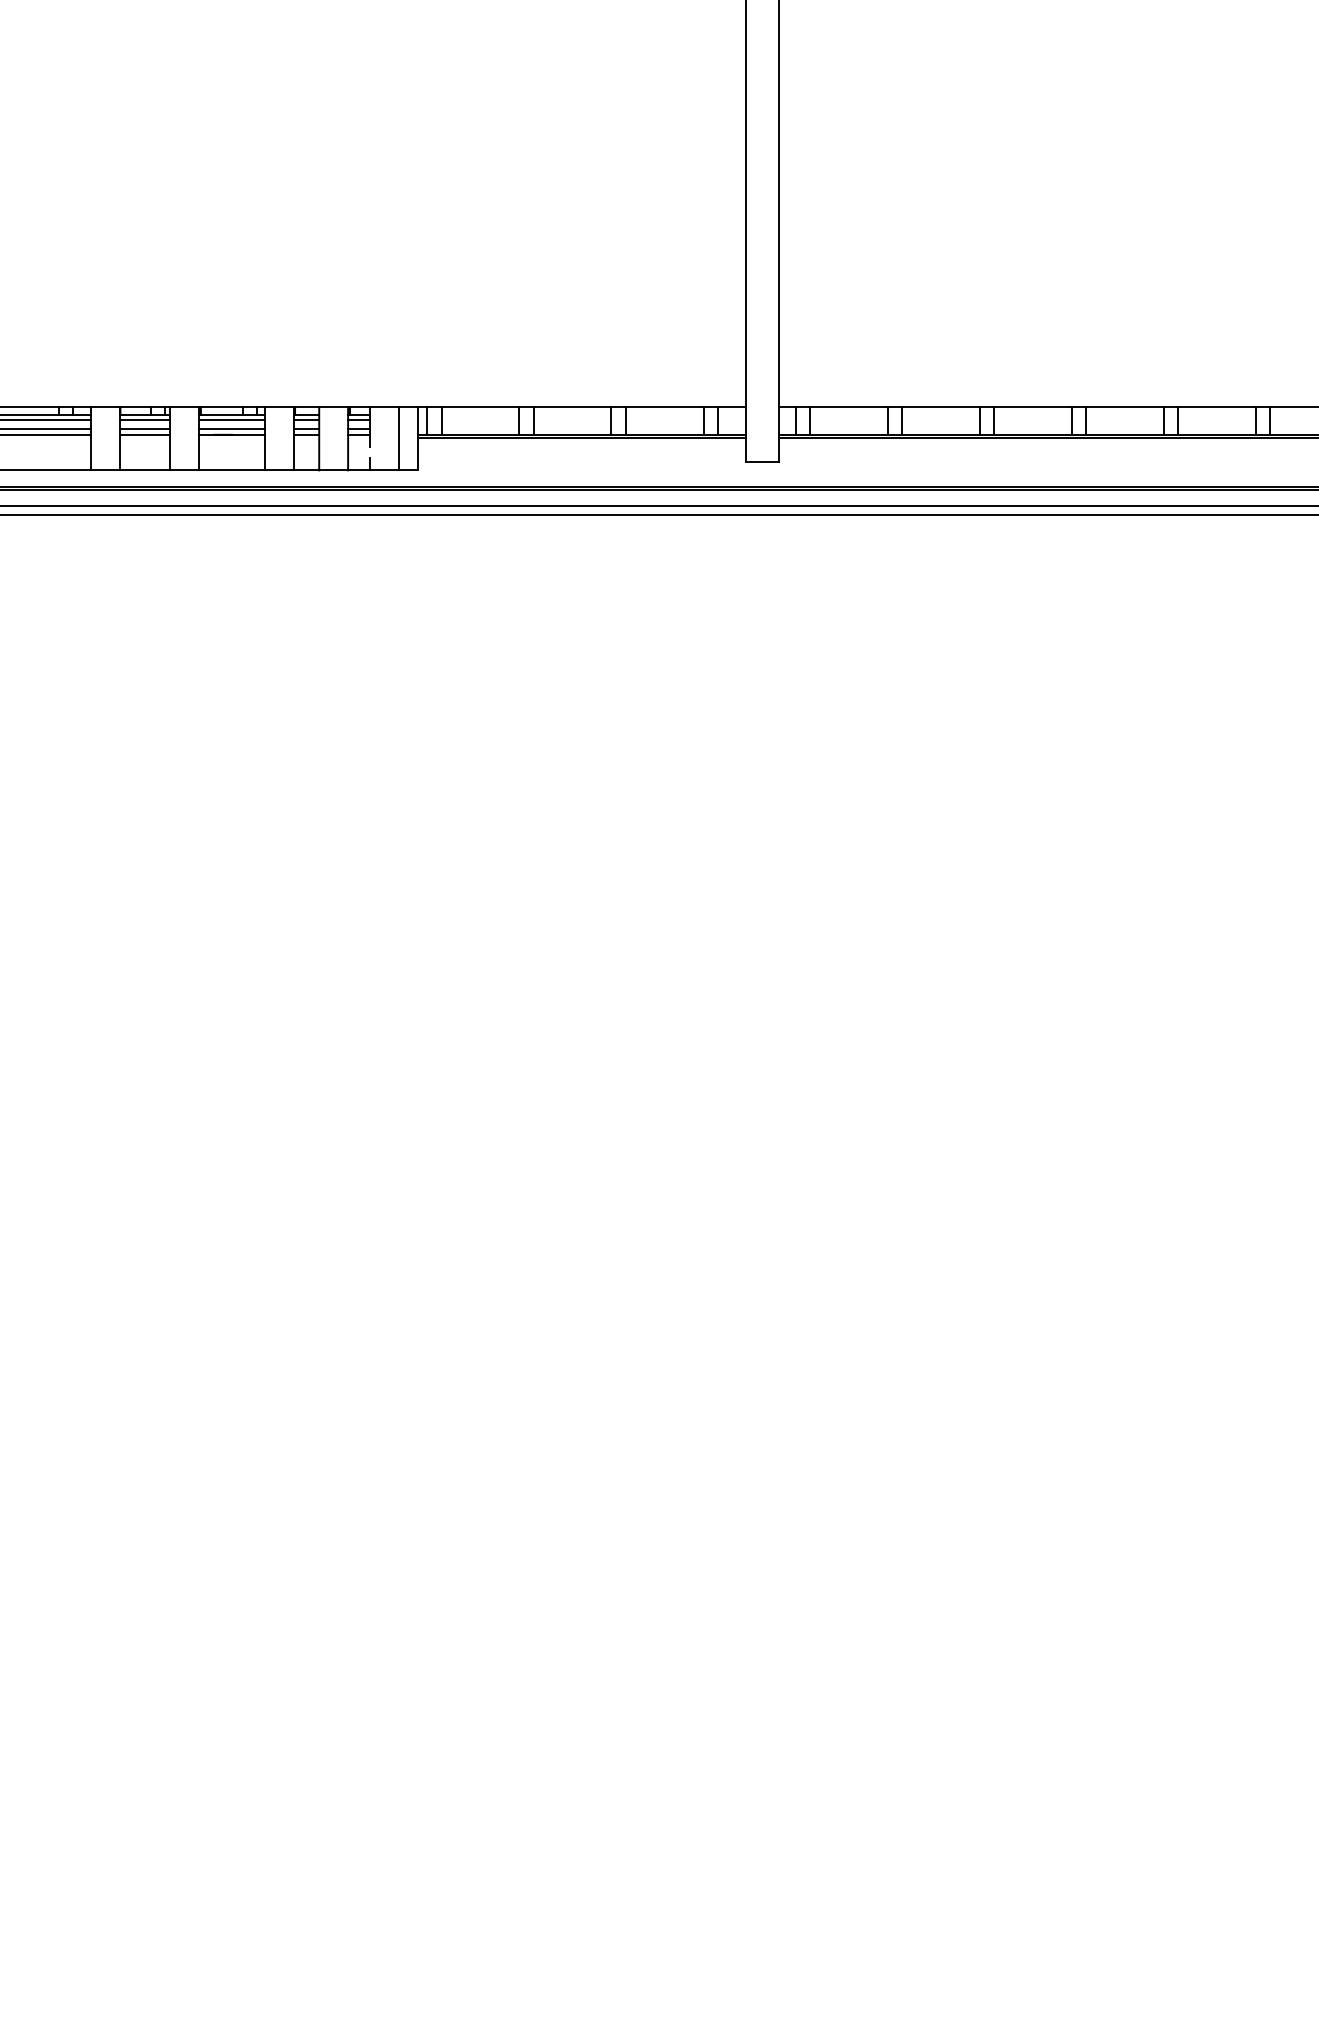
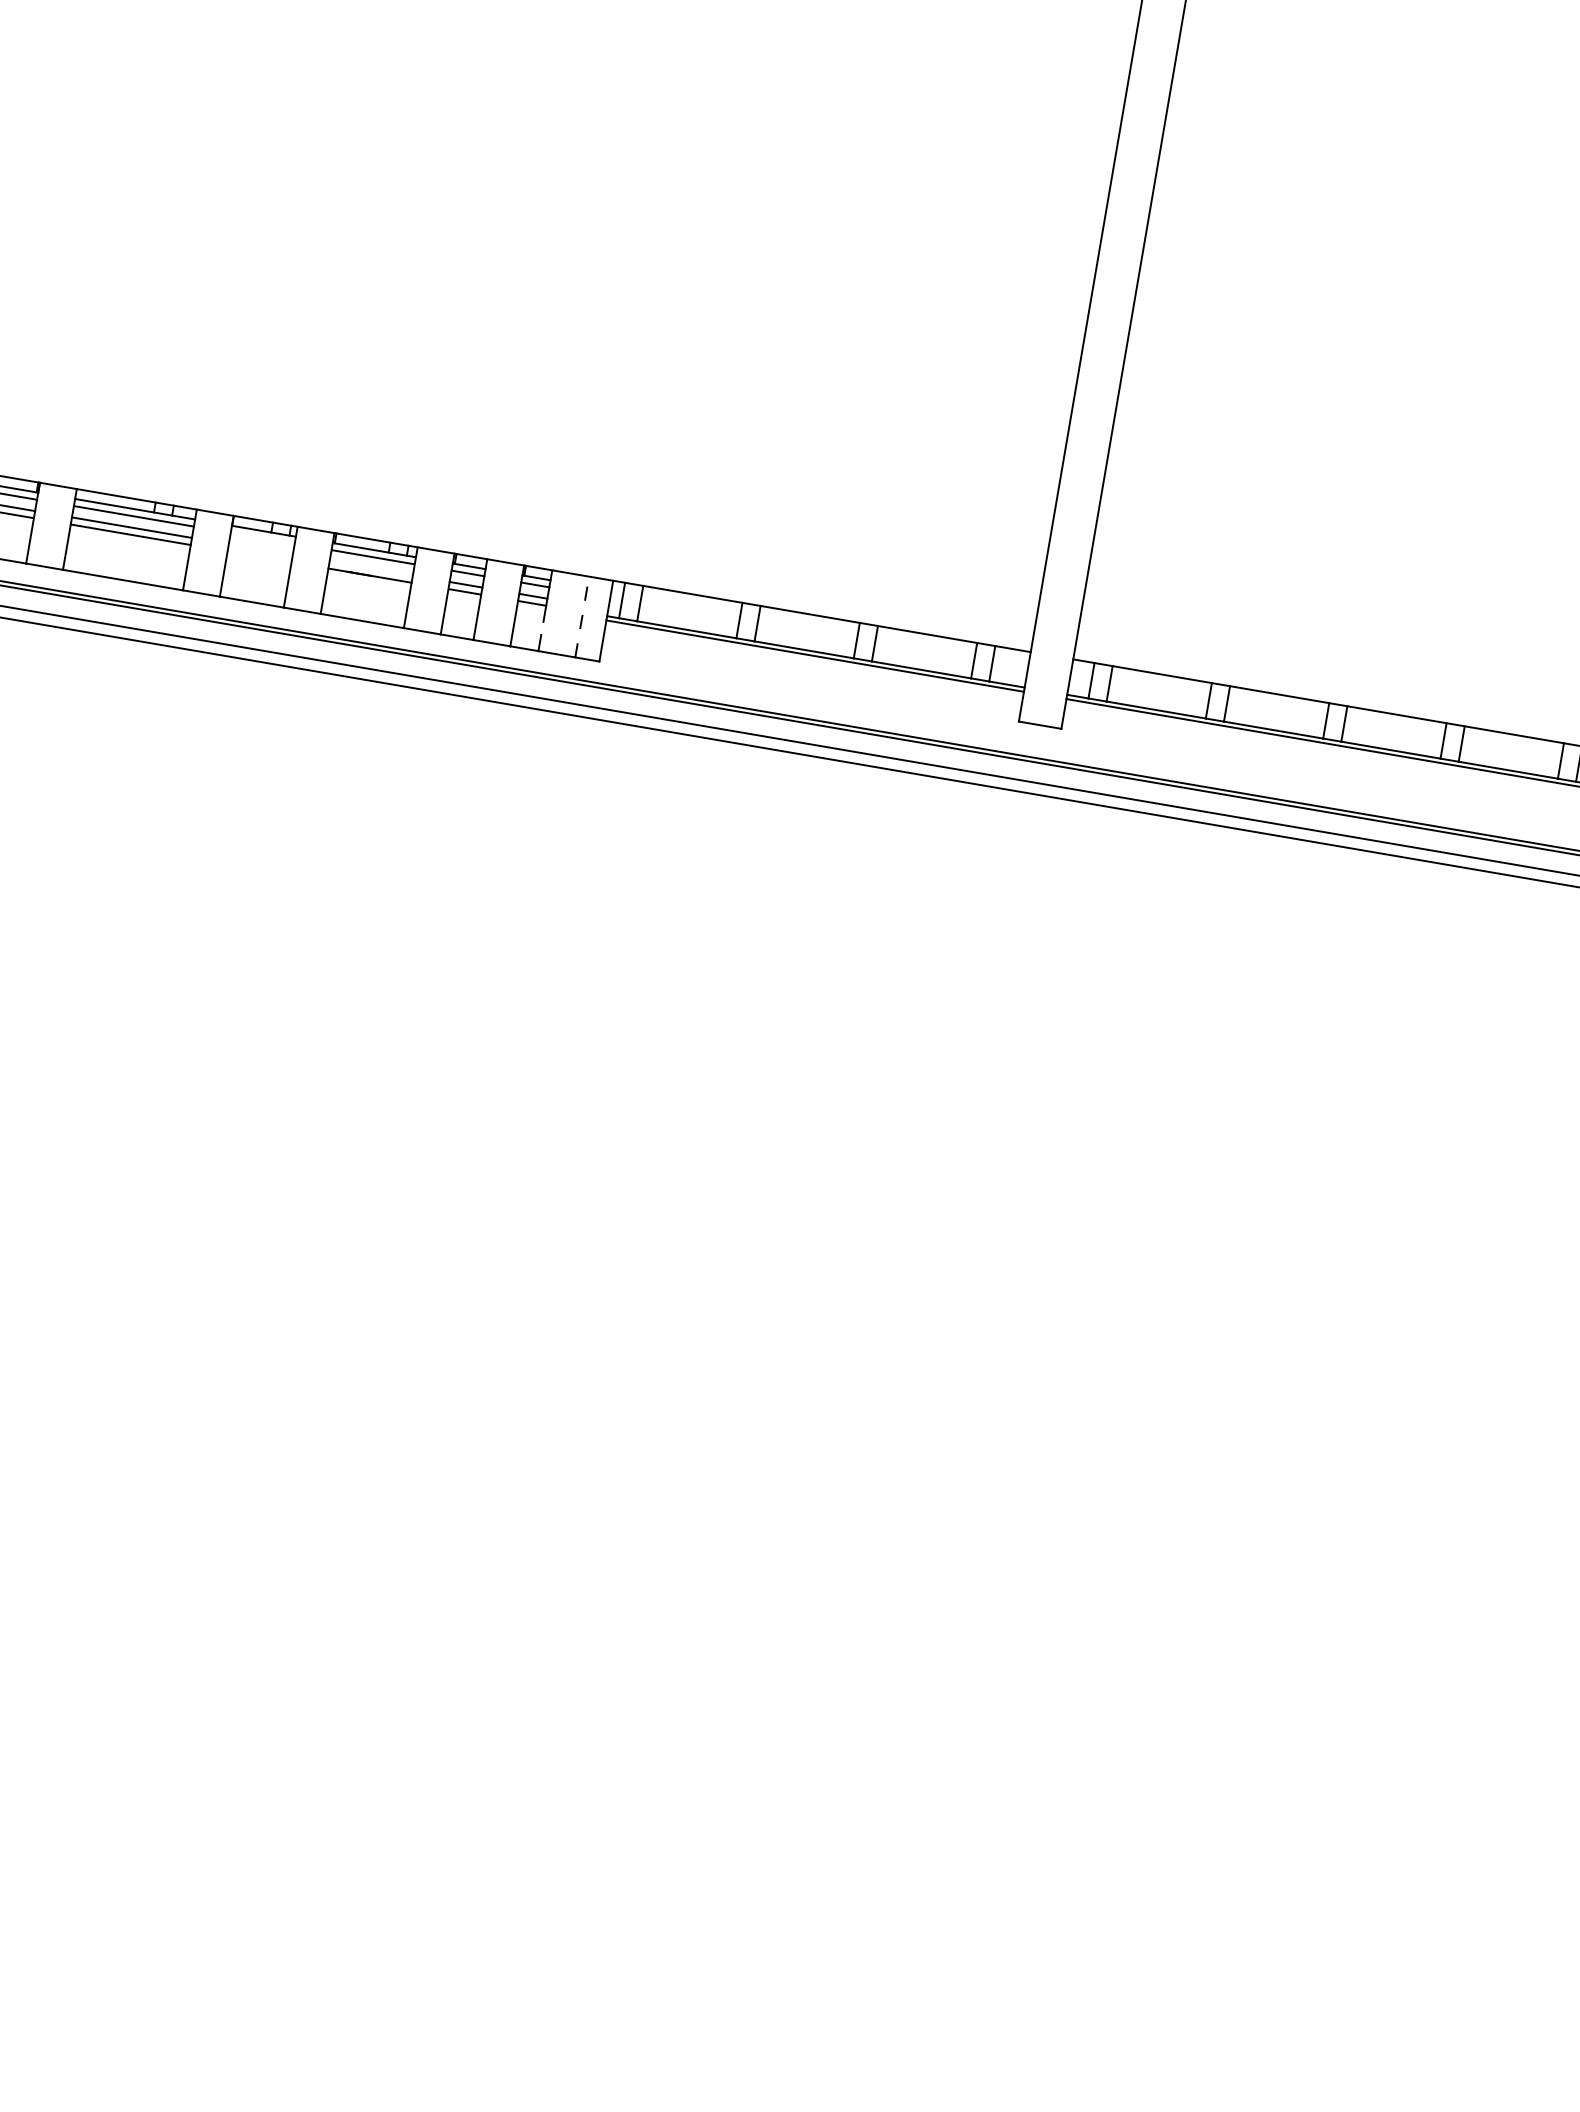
line: (145, 420) -> (262, 538), removed
line: (145, 429) -> (260, 550), removed
line: (231, 429) -> (370, 568), removed
line: (145, 434) -> (259, 556), removed
line: (399, 438) -> (582, 616), solid -> dashed

